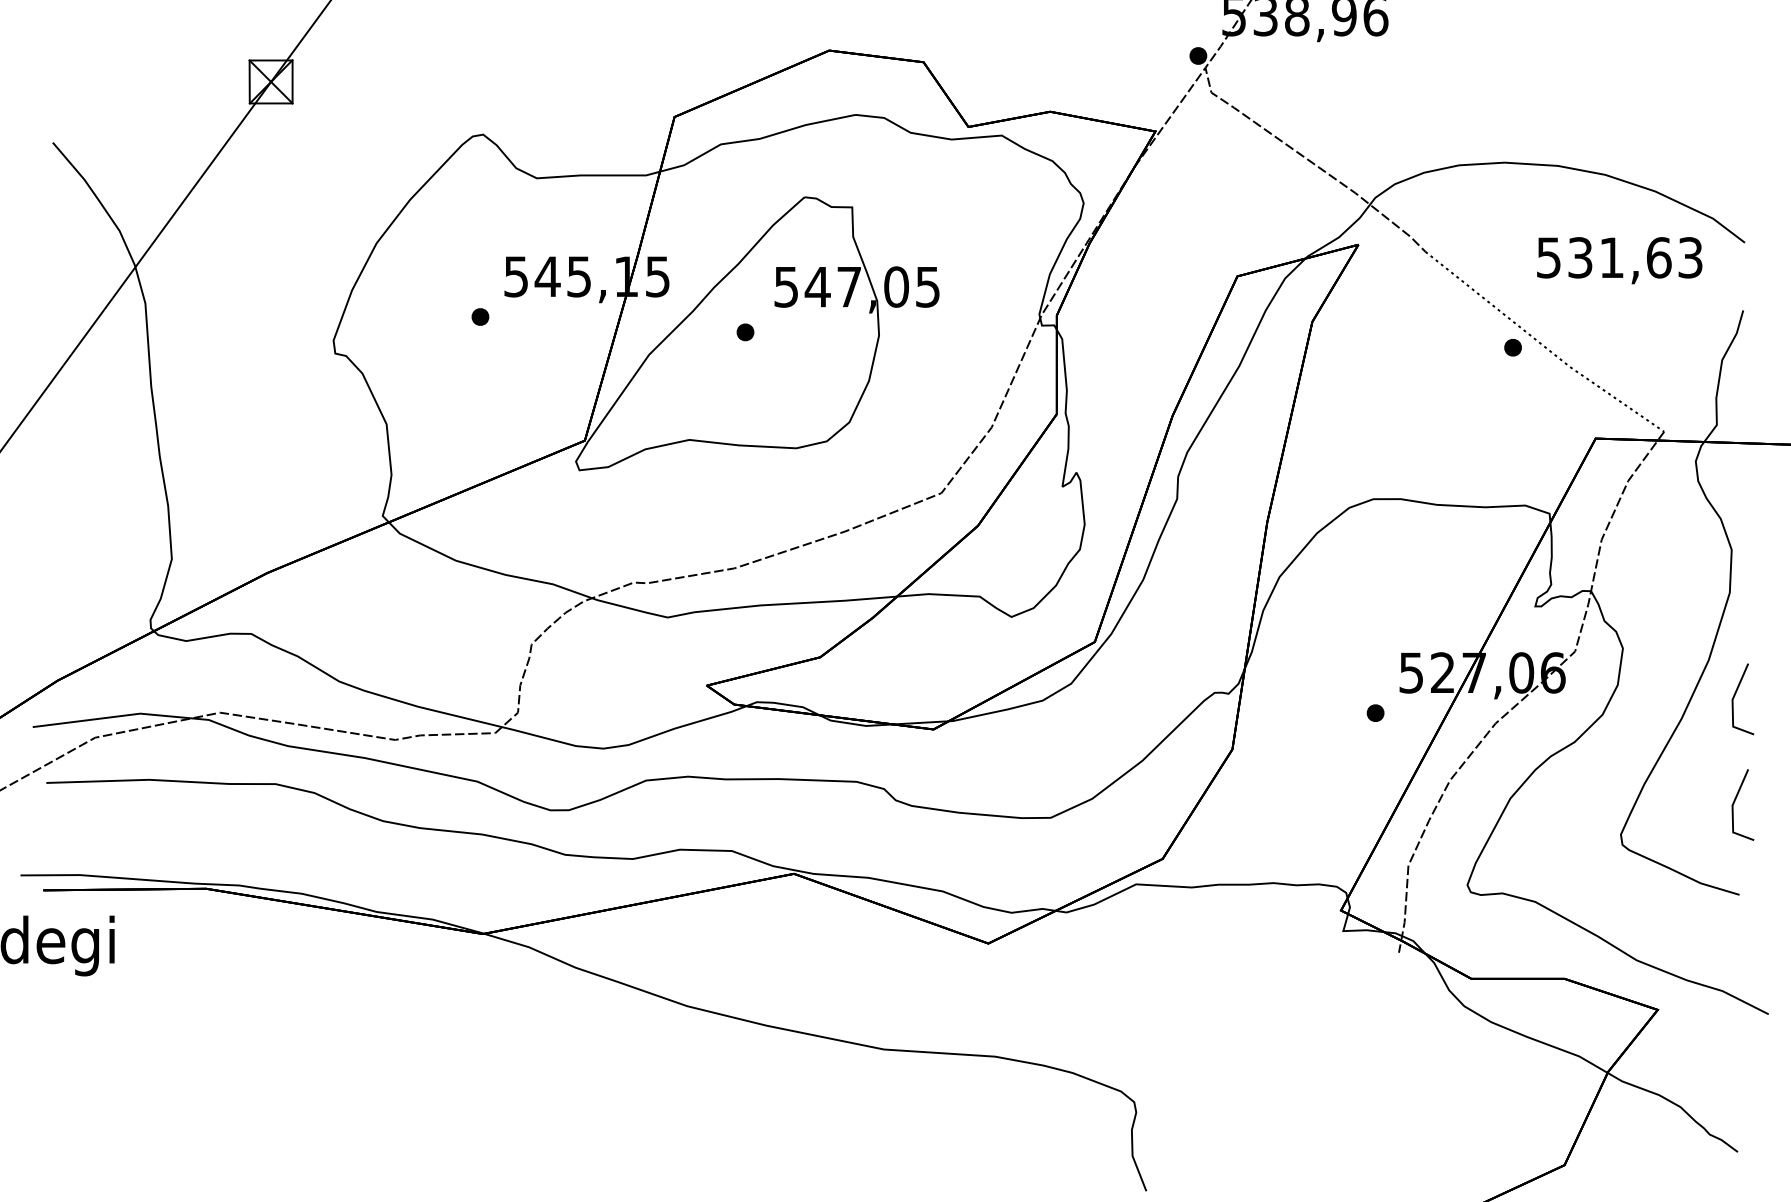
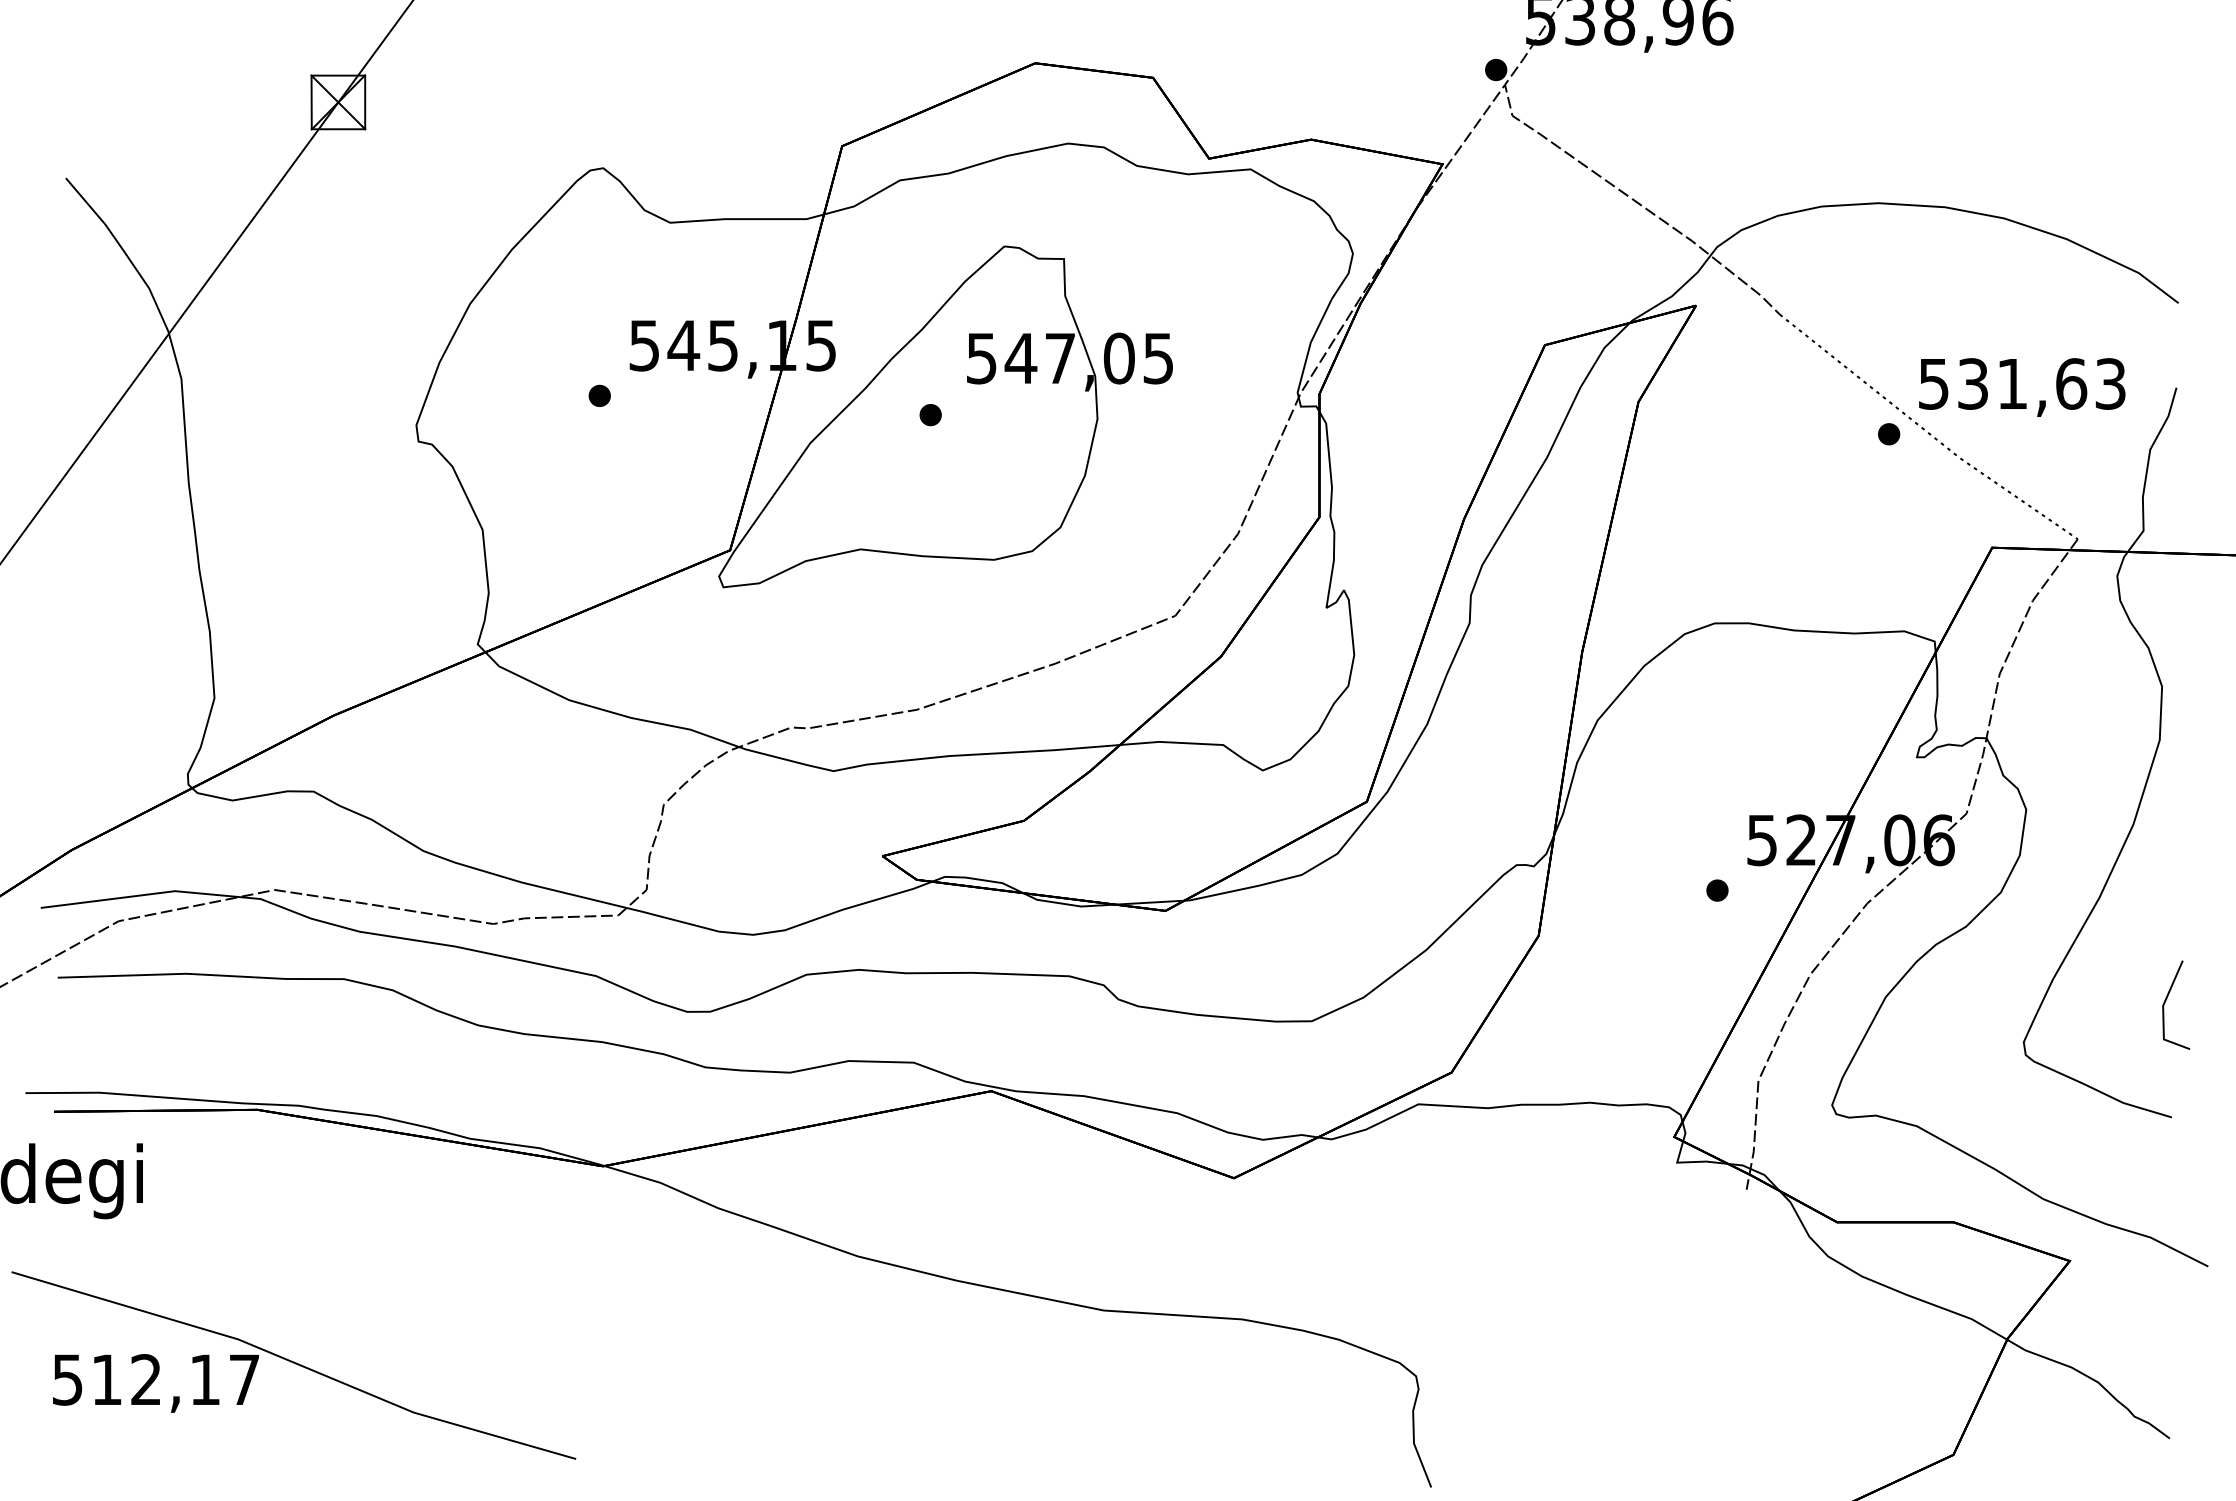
text: (1619, 260) -> (2022, 387), moved
line: (1735, 695) -> (2166, 868), removed
part: (235, 1093) -> (293, 1365), added

